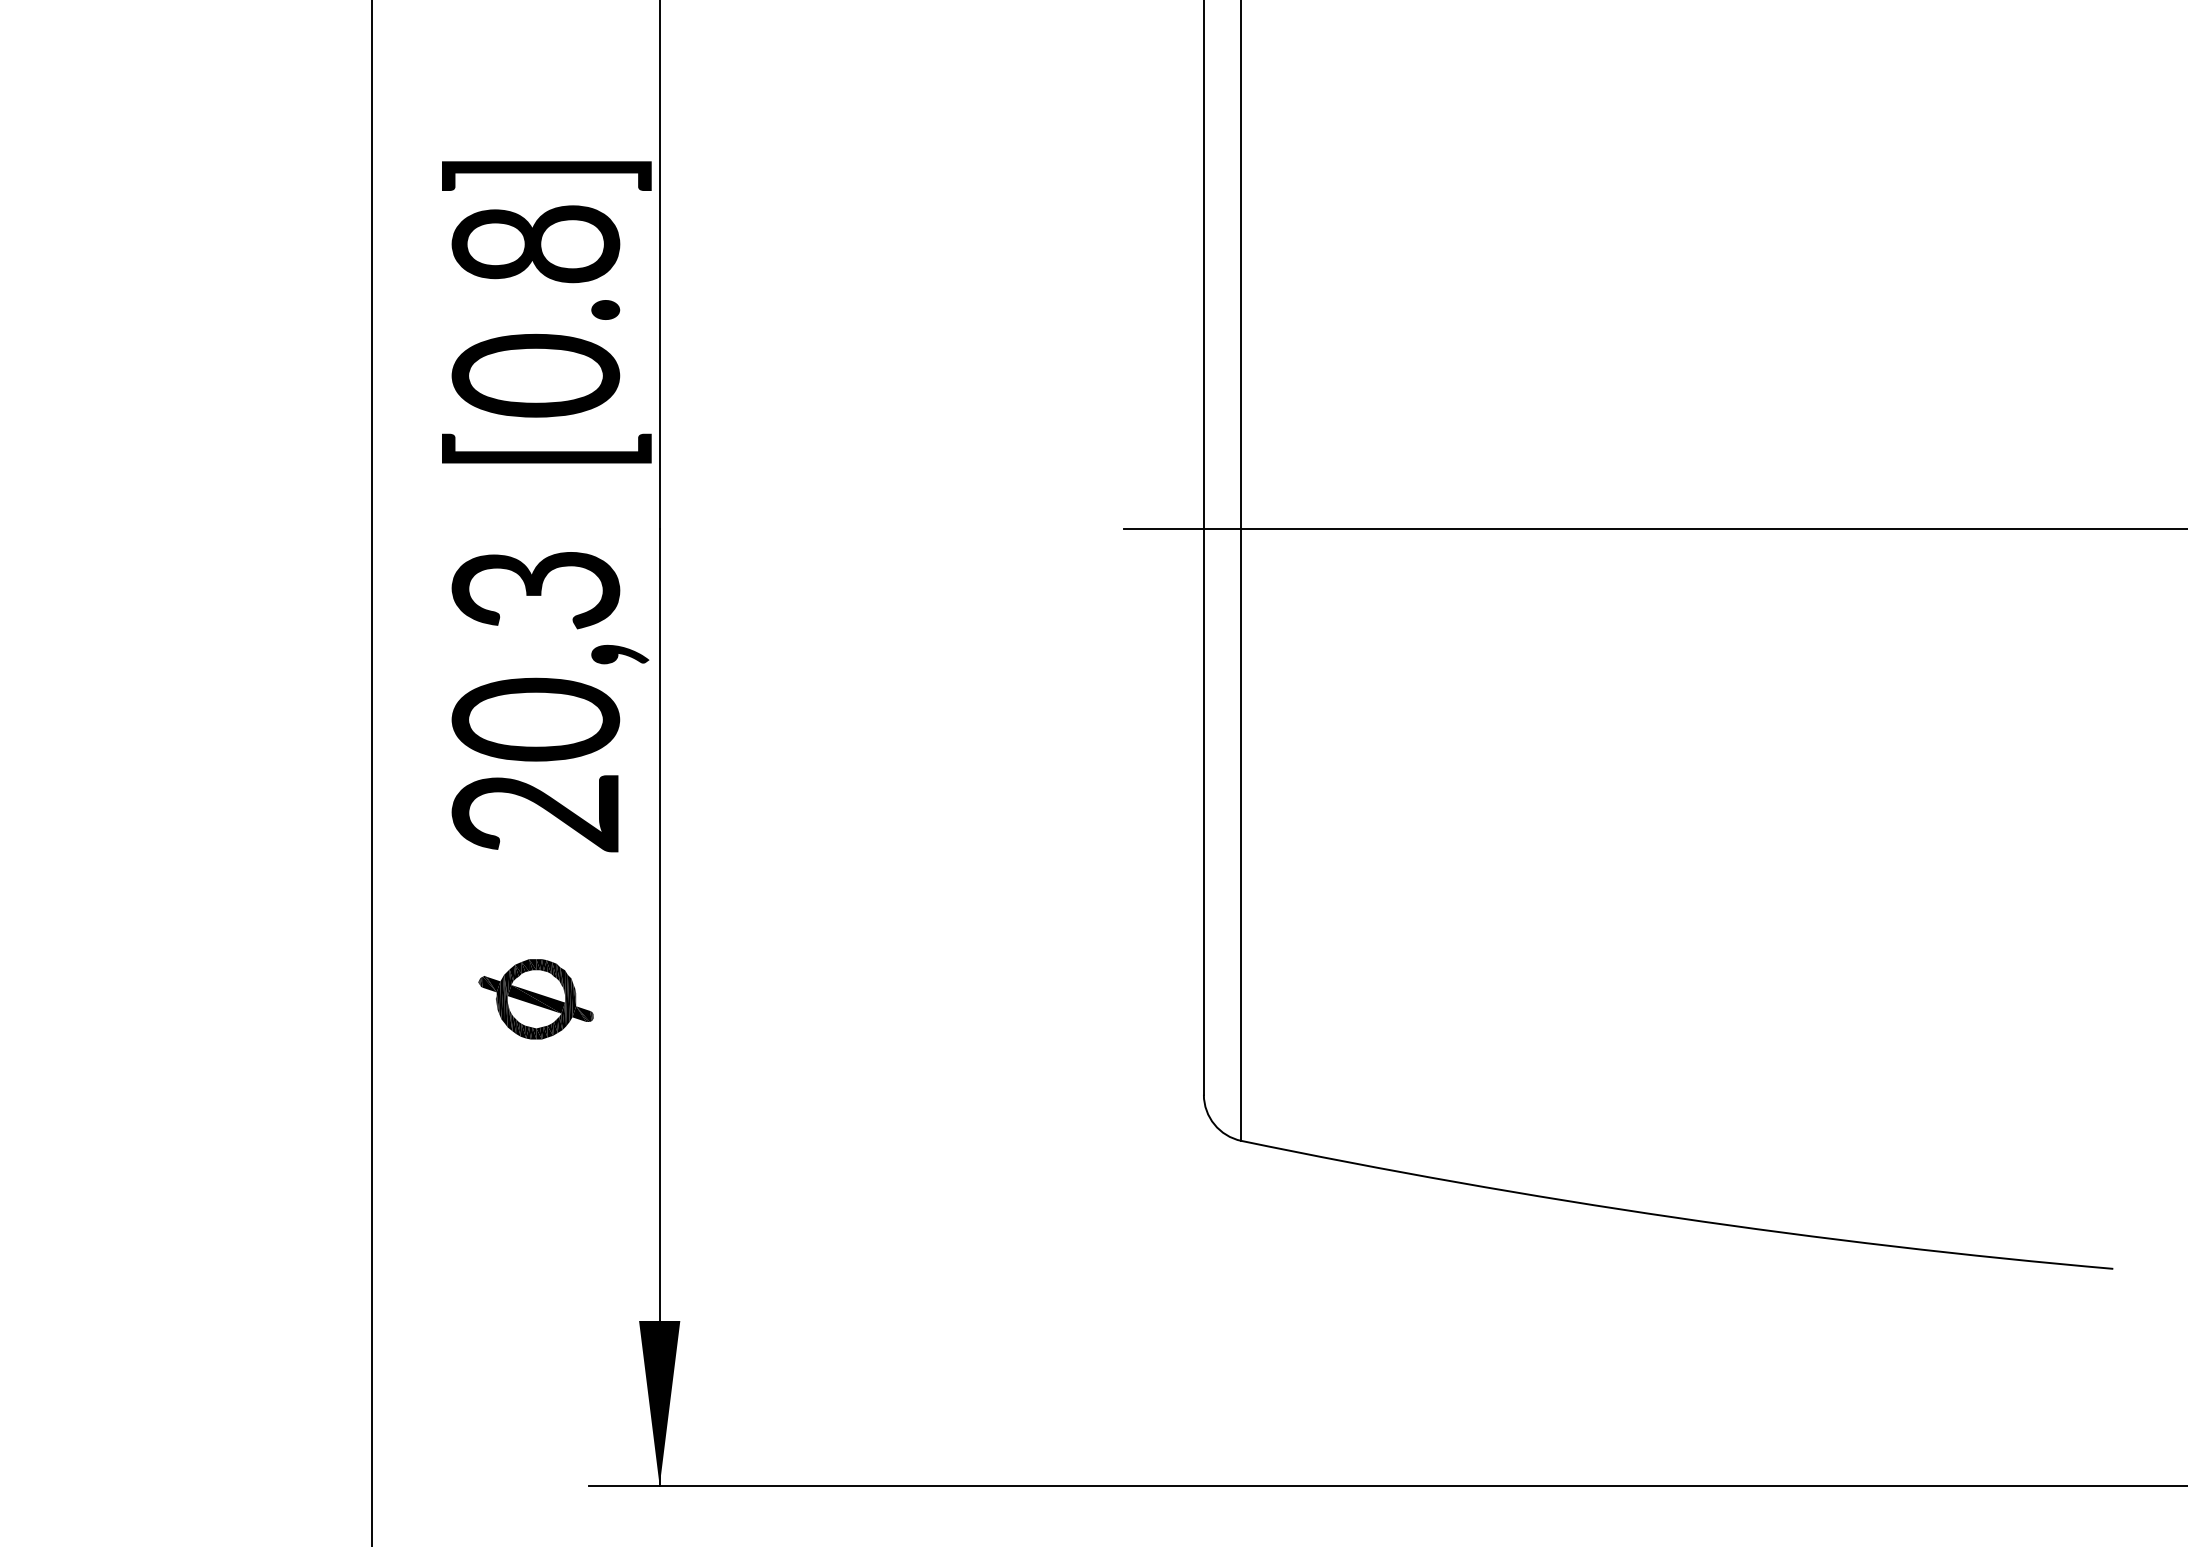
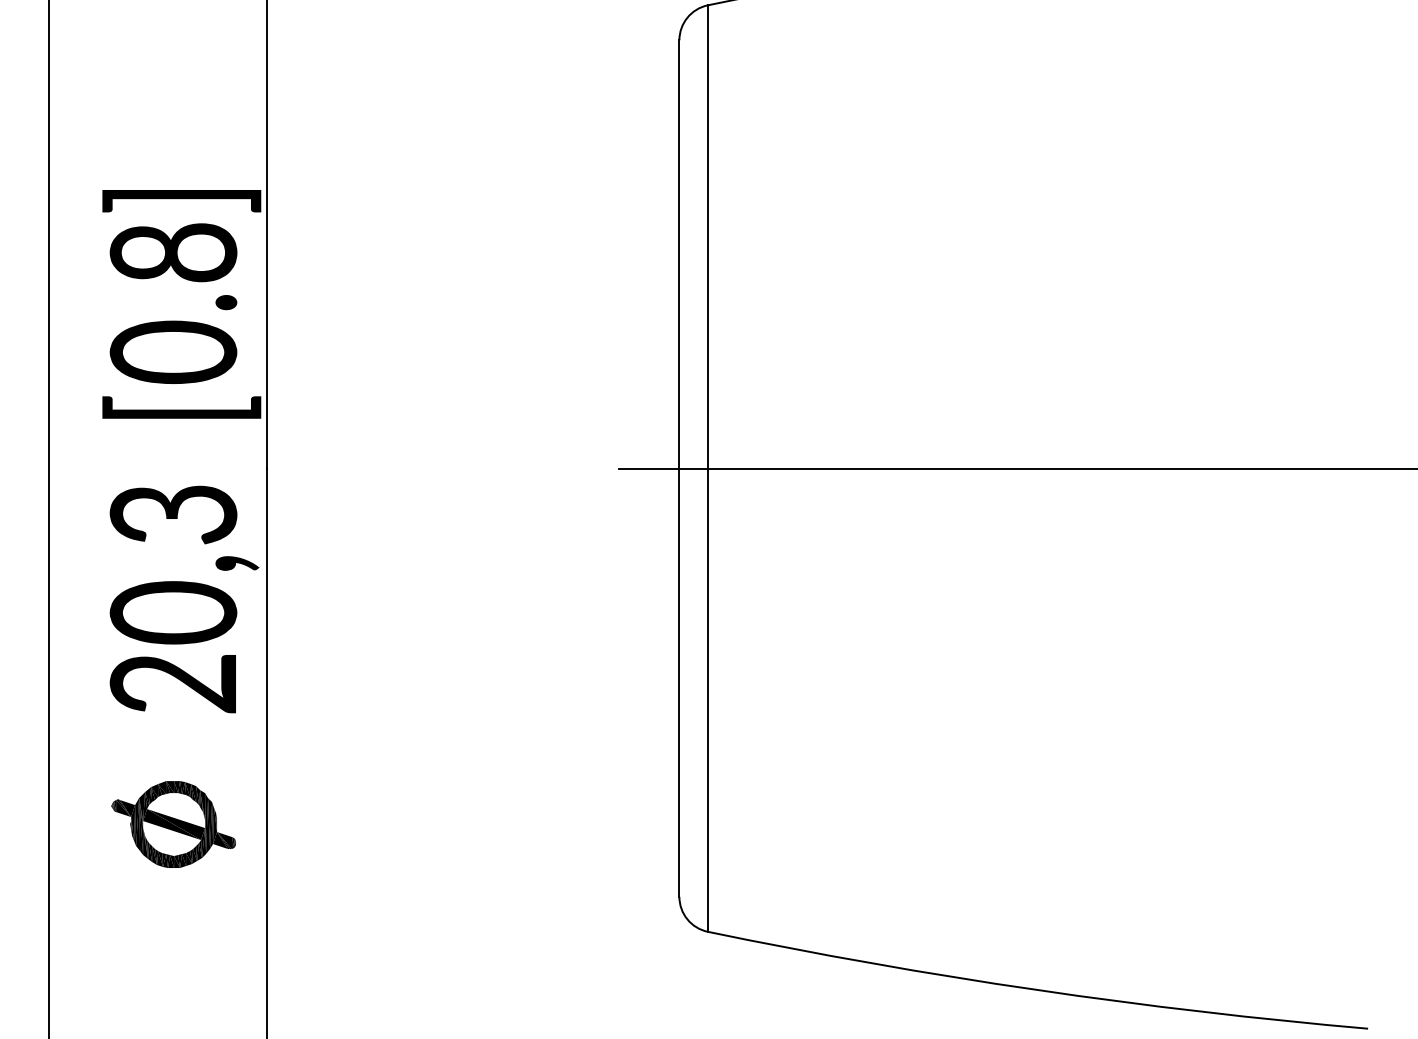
part: (535, 999) -> (173, 824), size x1.43

